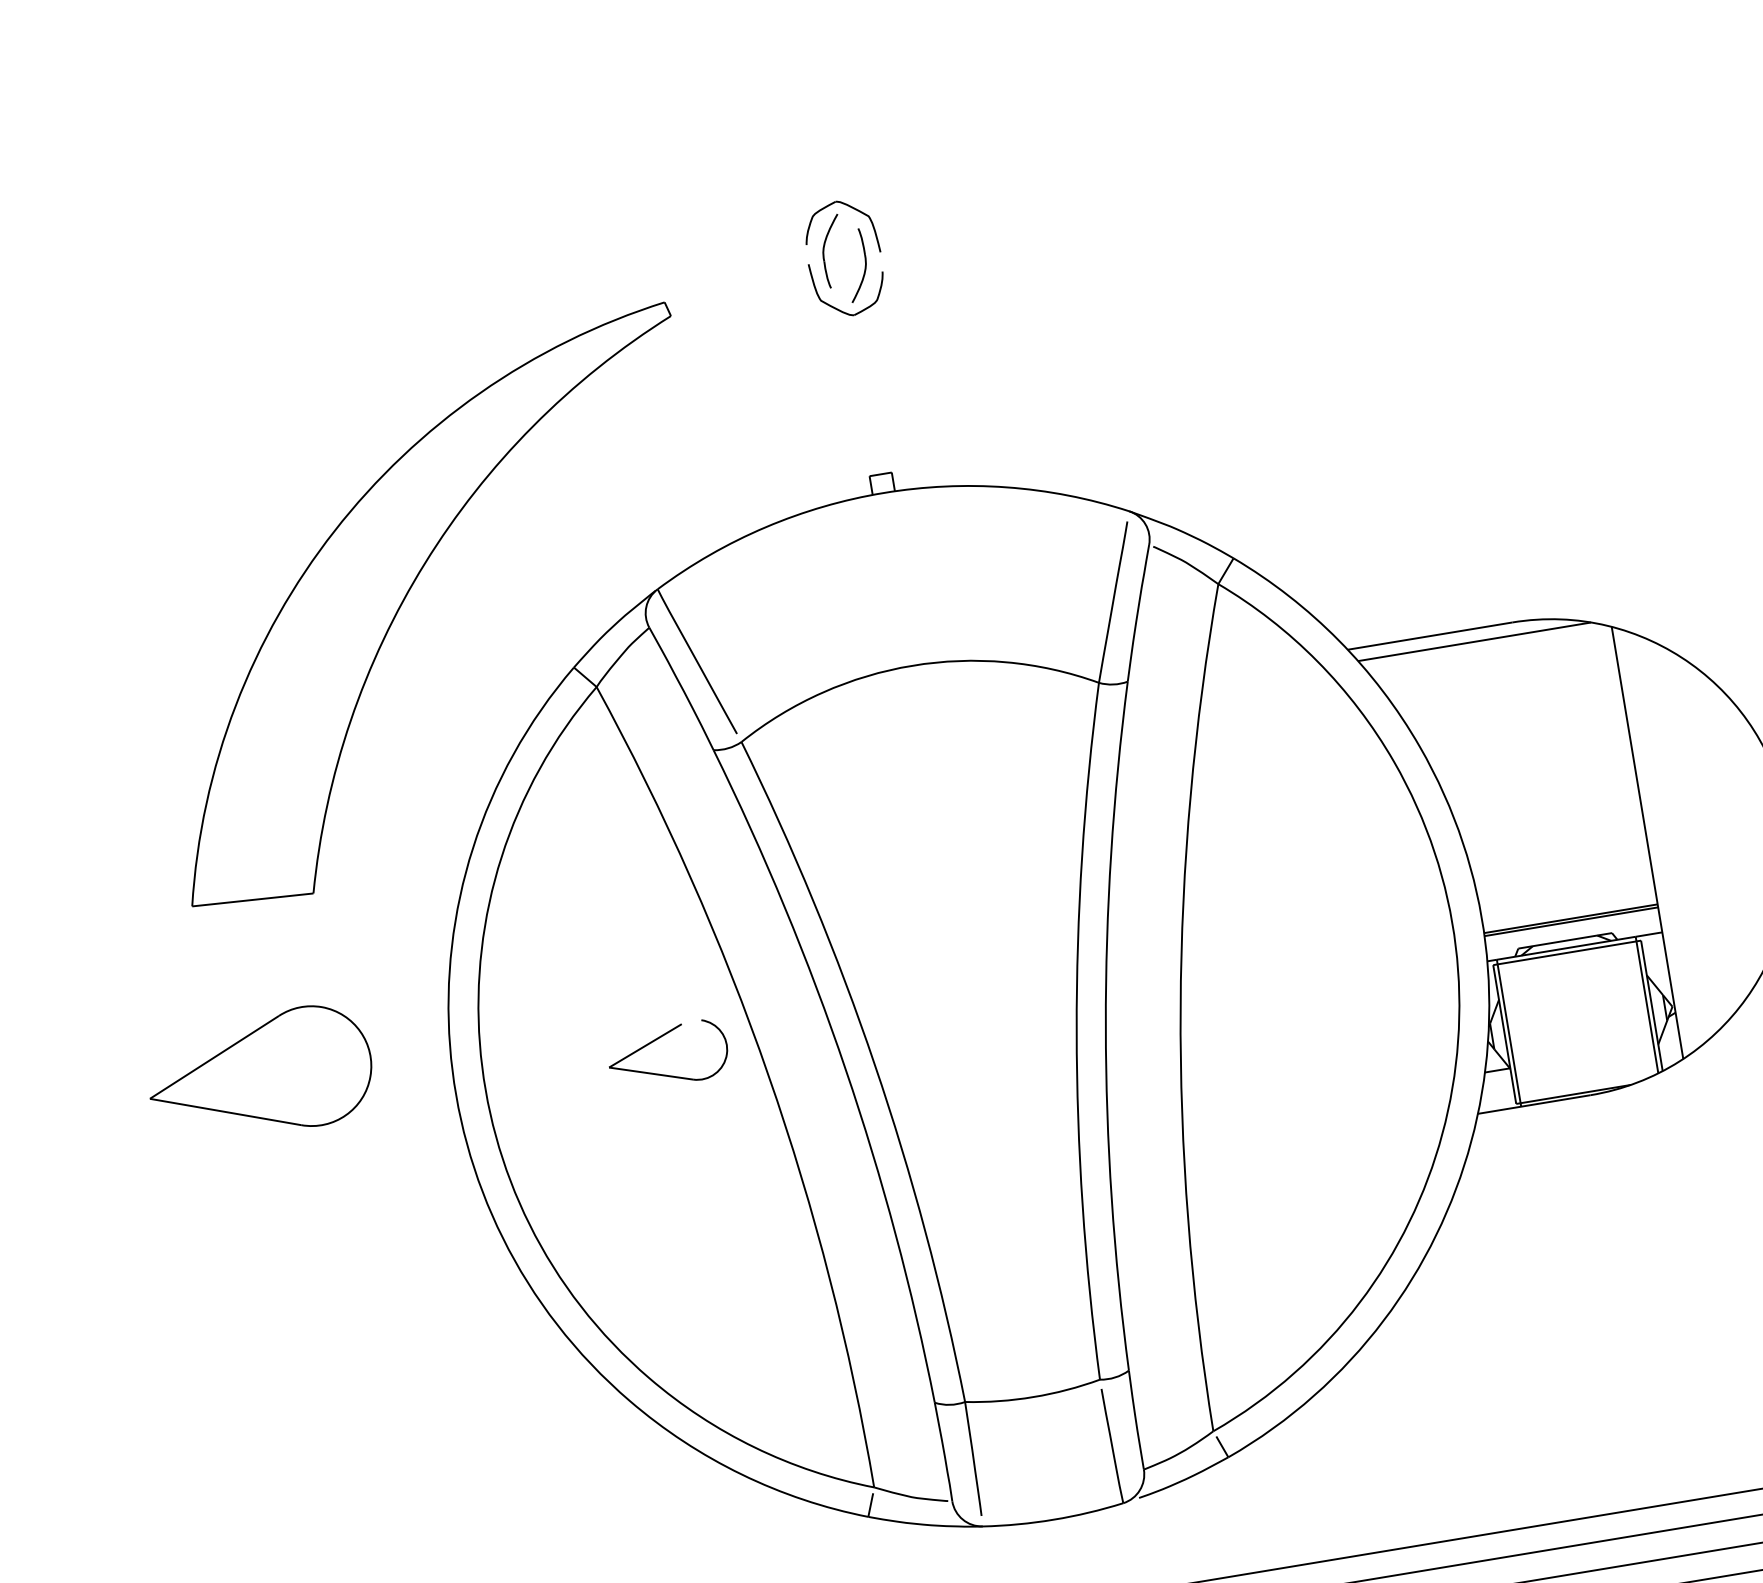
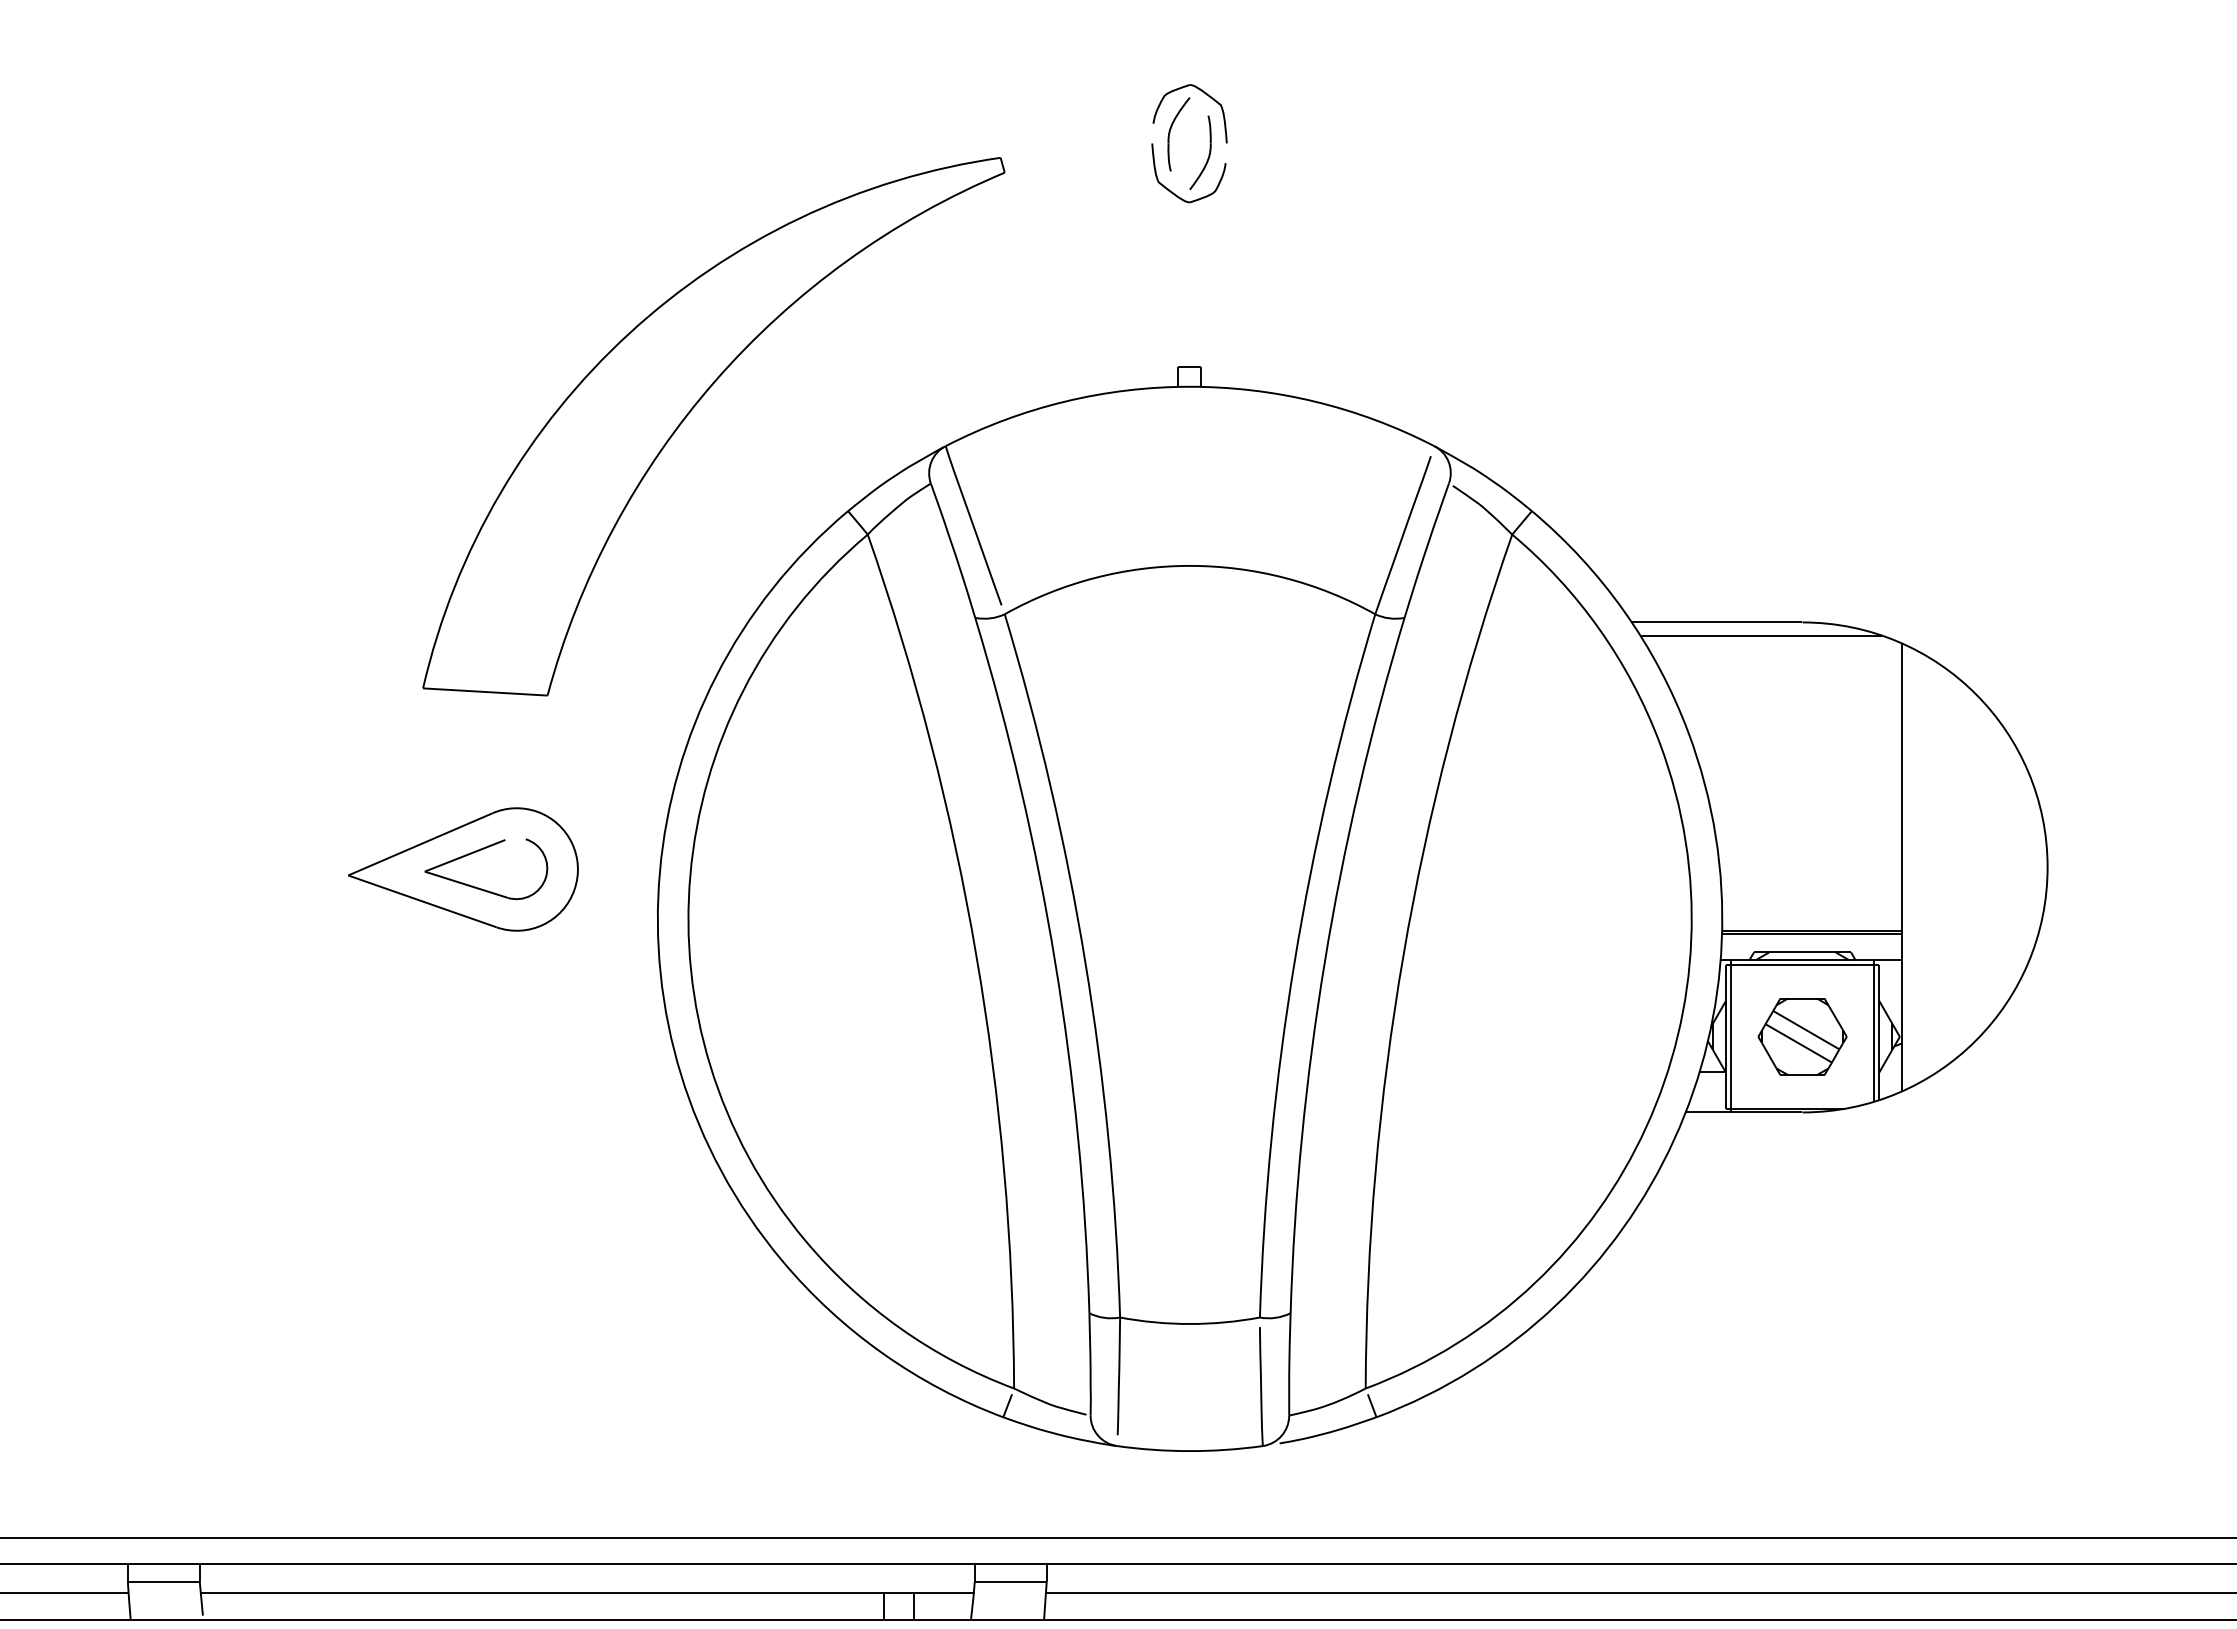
part: (1578, 1021) -> (1802, 1036), added
part: (658, 1039) -> (479, 851), moved

